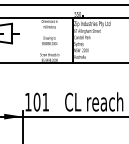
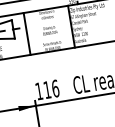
line: (25, 40) -> (27, 33), added
text: (41, 101) -> (51, 88), 101 -> 116

